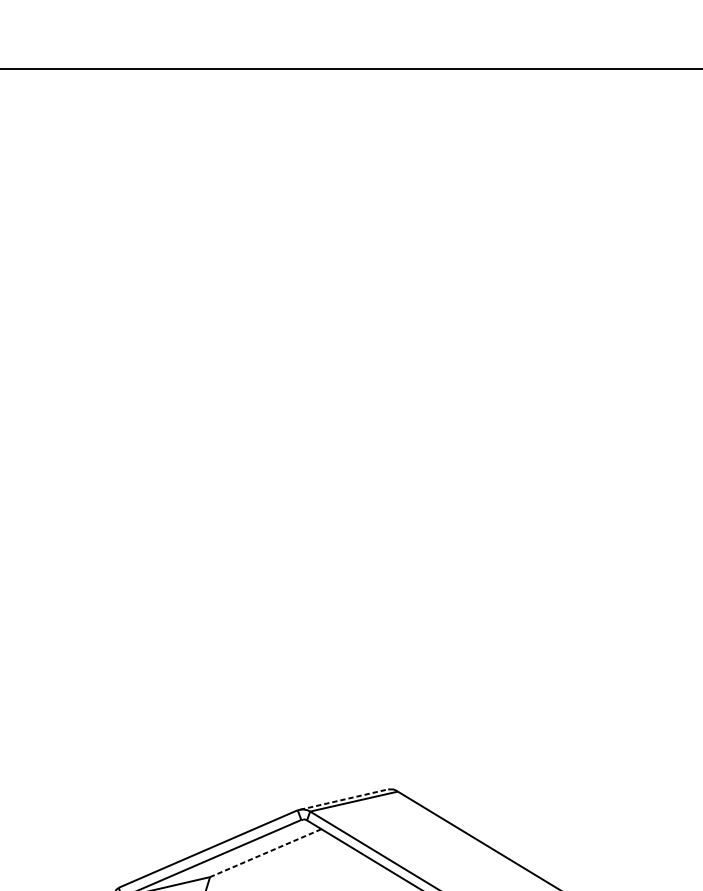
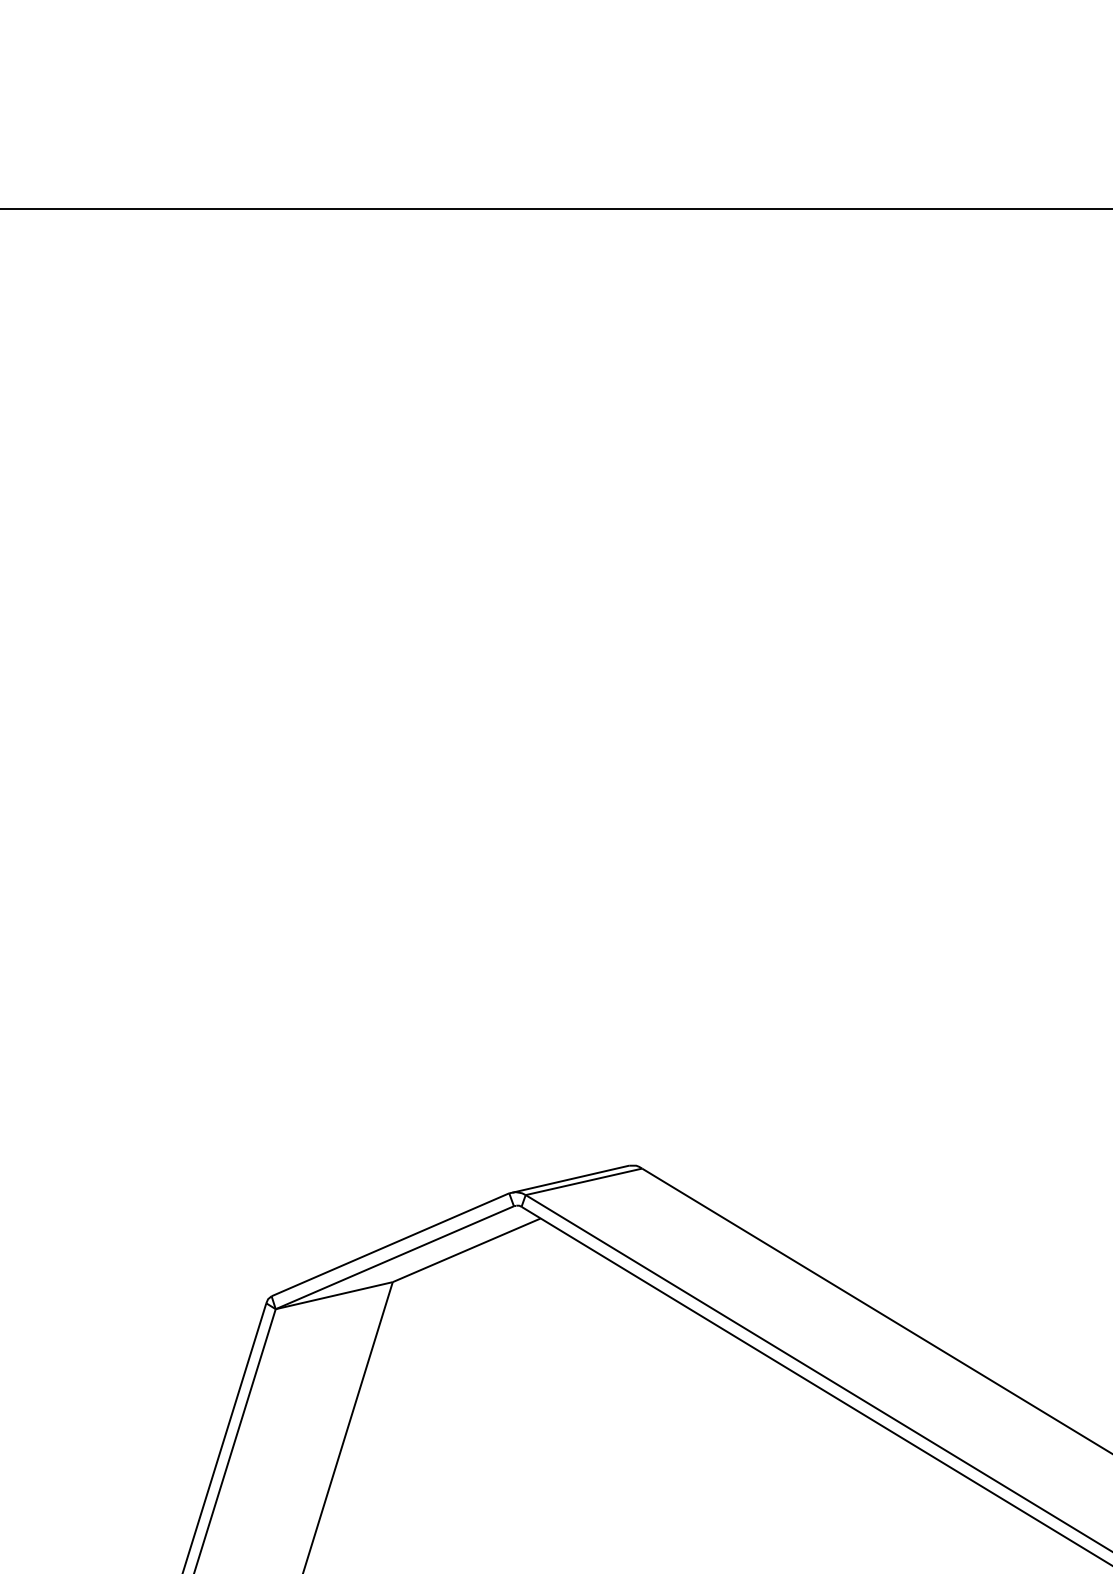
line: (344, 799) -> (571, 1179), dashed -> solid
line: (265, 853) -> (466, 1250), dashed -> solid

